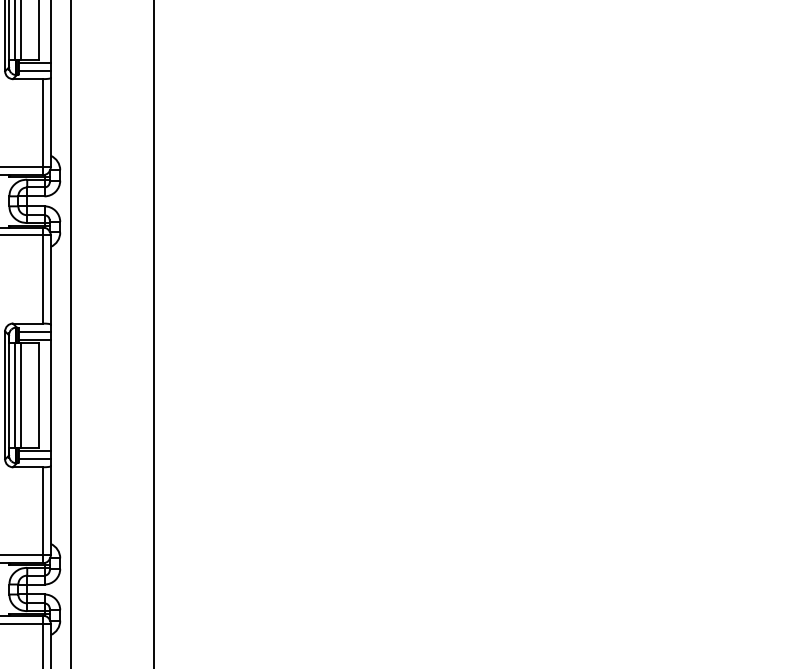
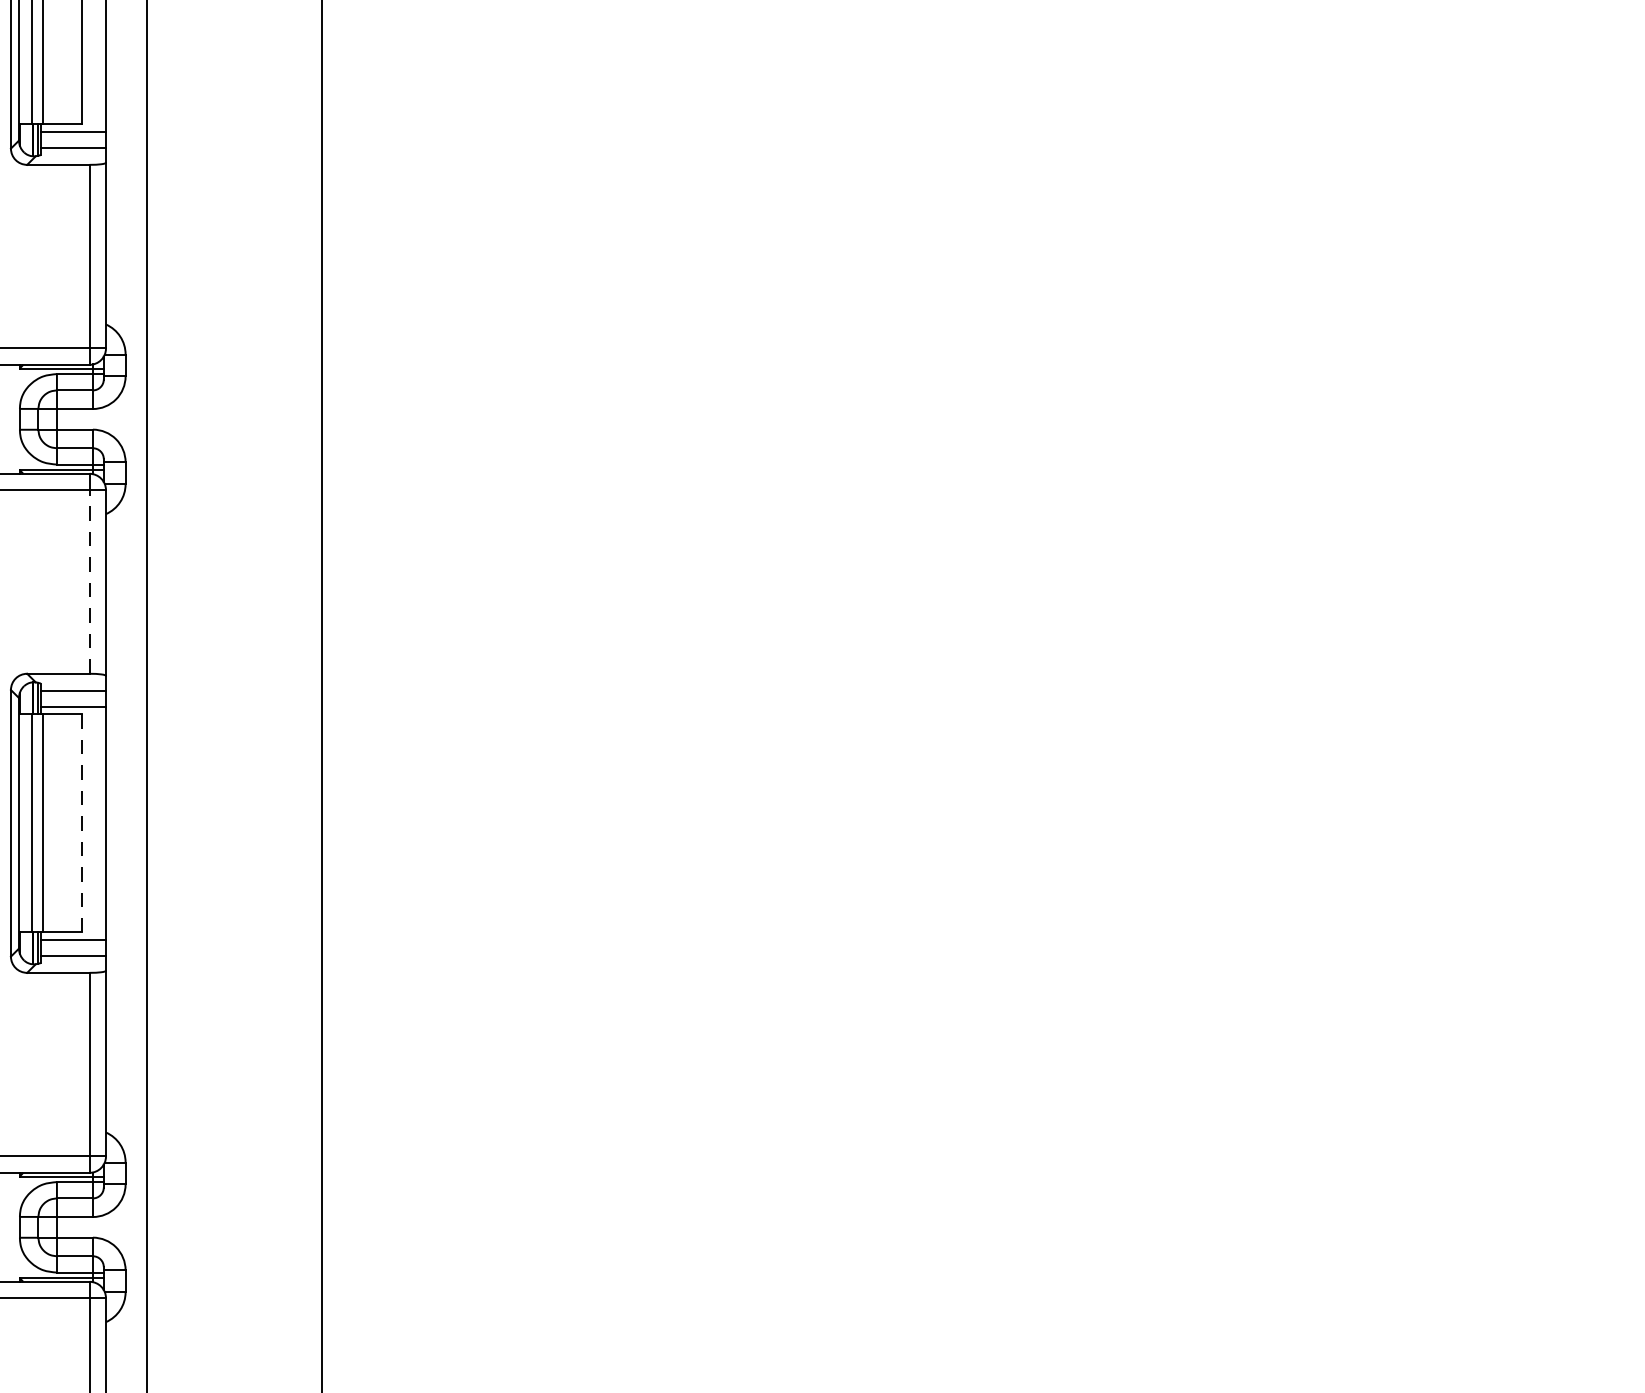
line: (42, 278) -> (88, 579), solid -> dashed
line: (39, 395) -> (82, 823), solid -> dashed

